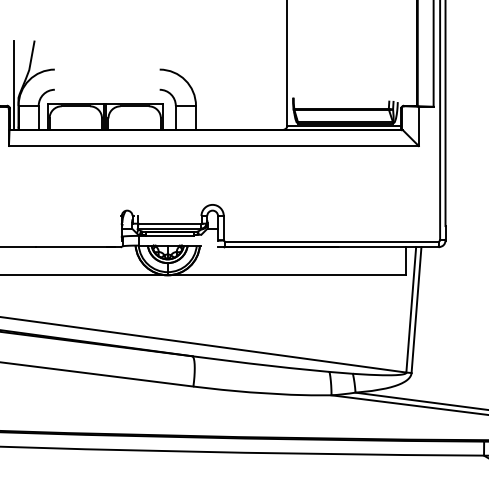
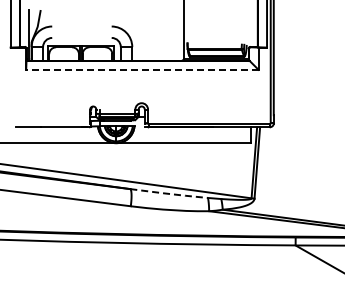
line: (212, 145) -> (141, 69), solid -> dashed
line: (261, 364) -> (169, 193), solid -> dashed

